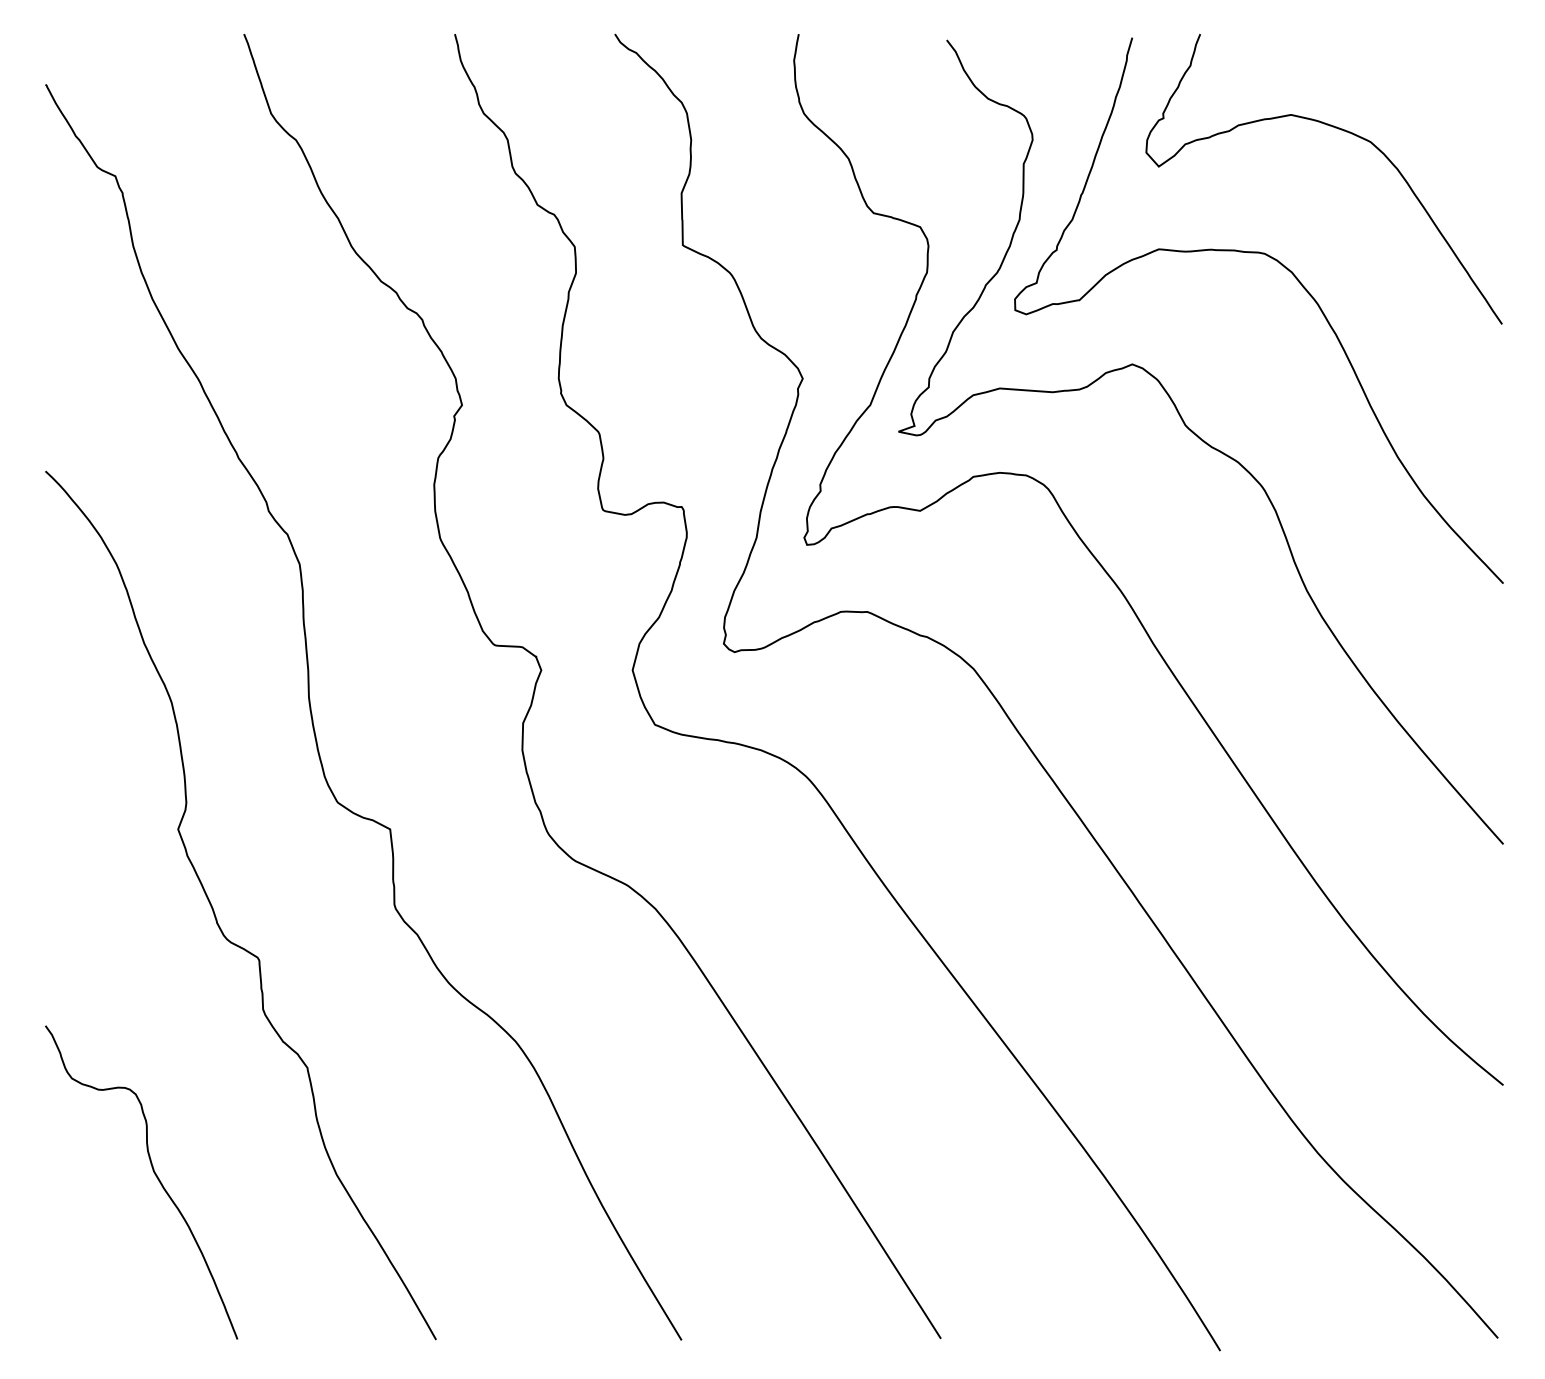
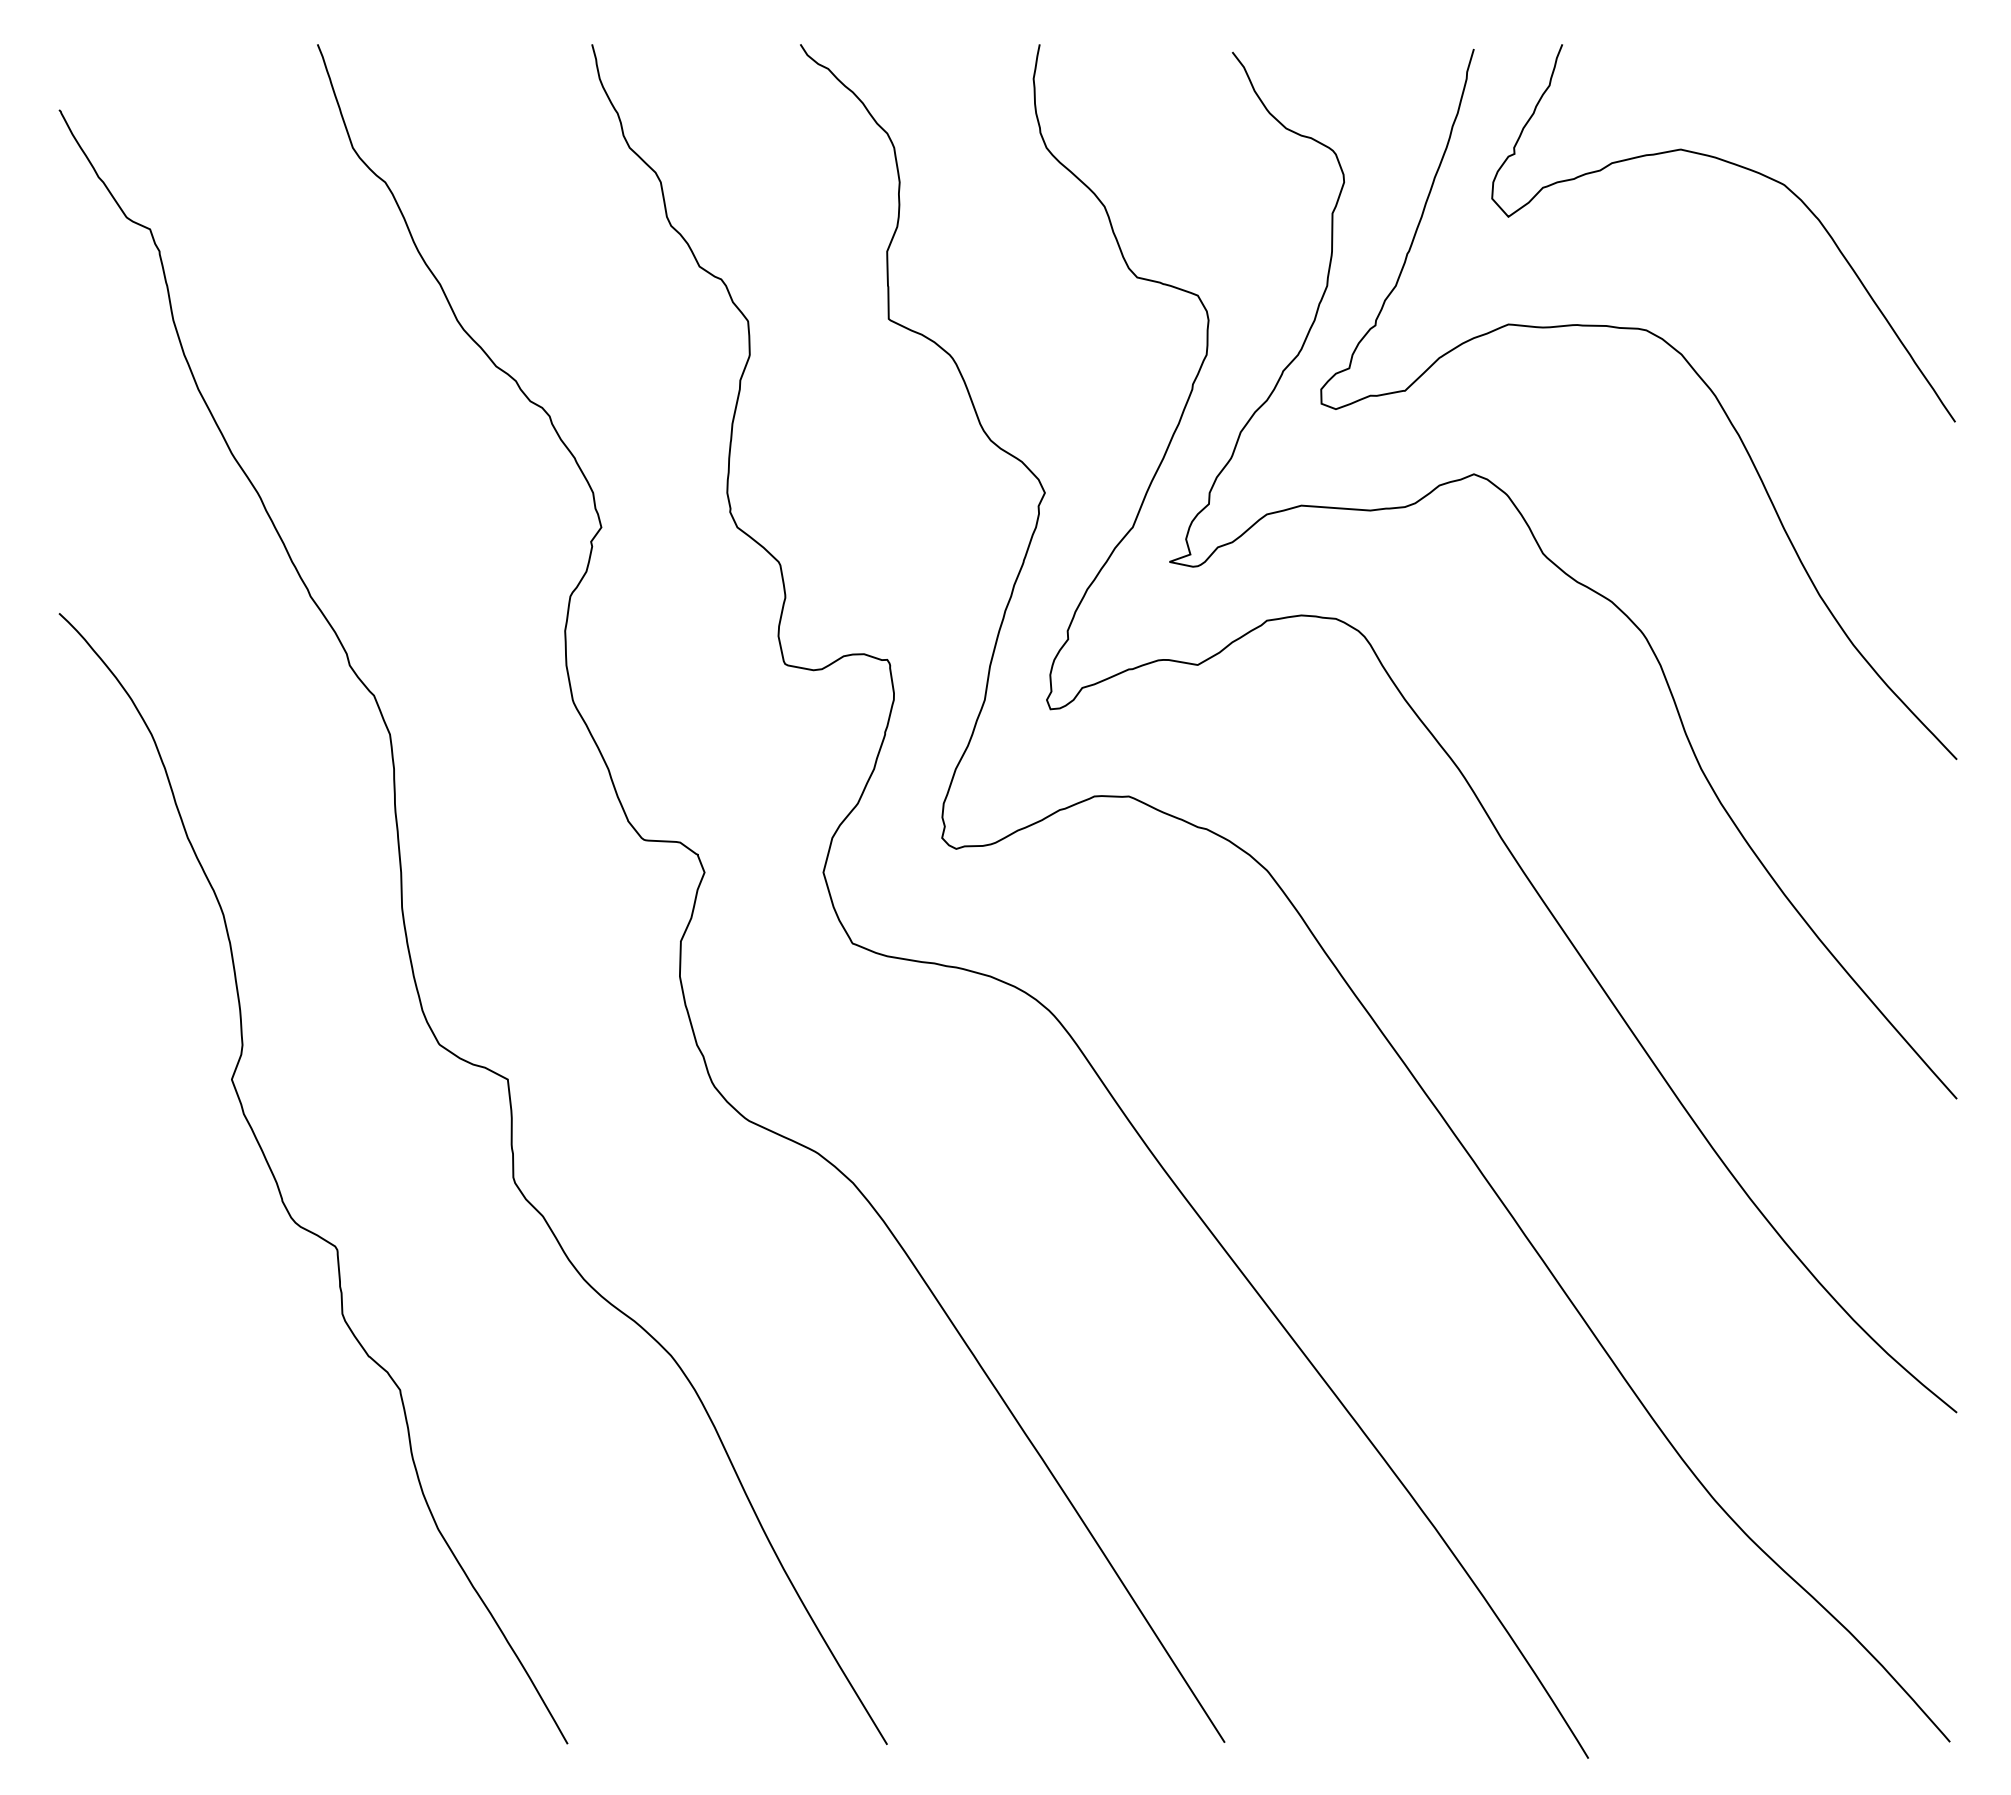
curve: (154, 1173) -> (200, 1527), removed

